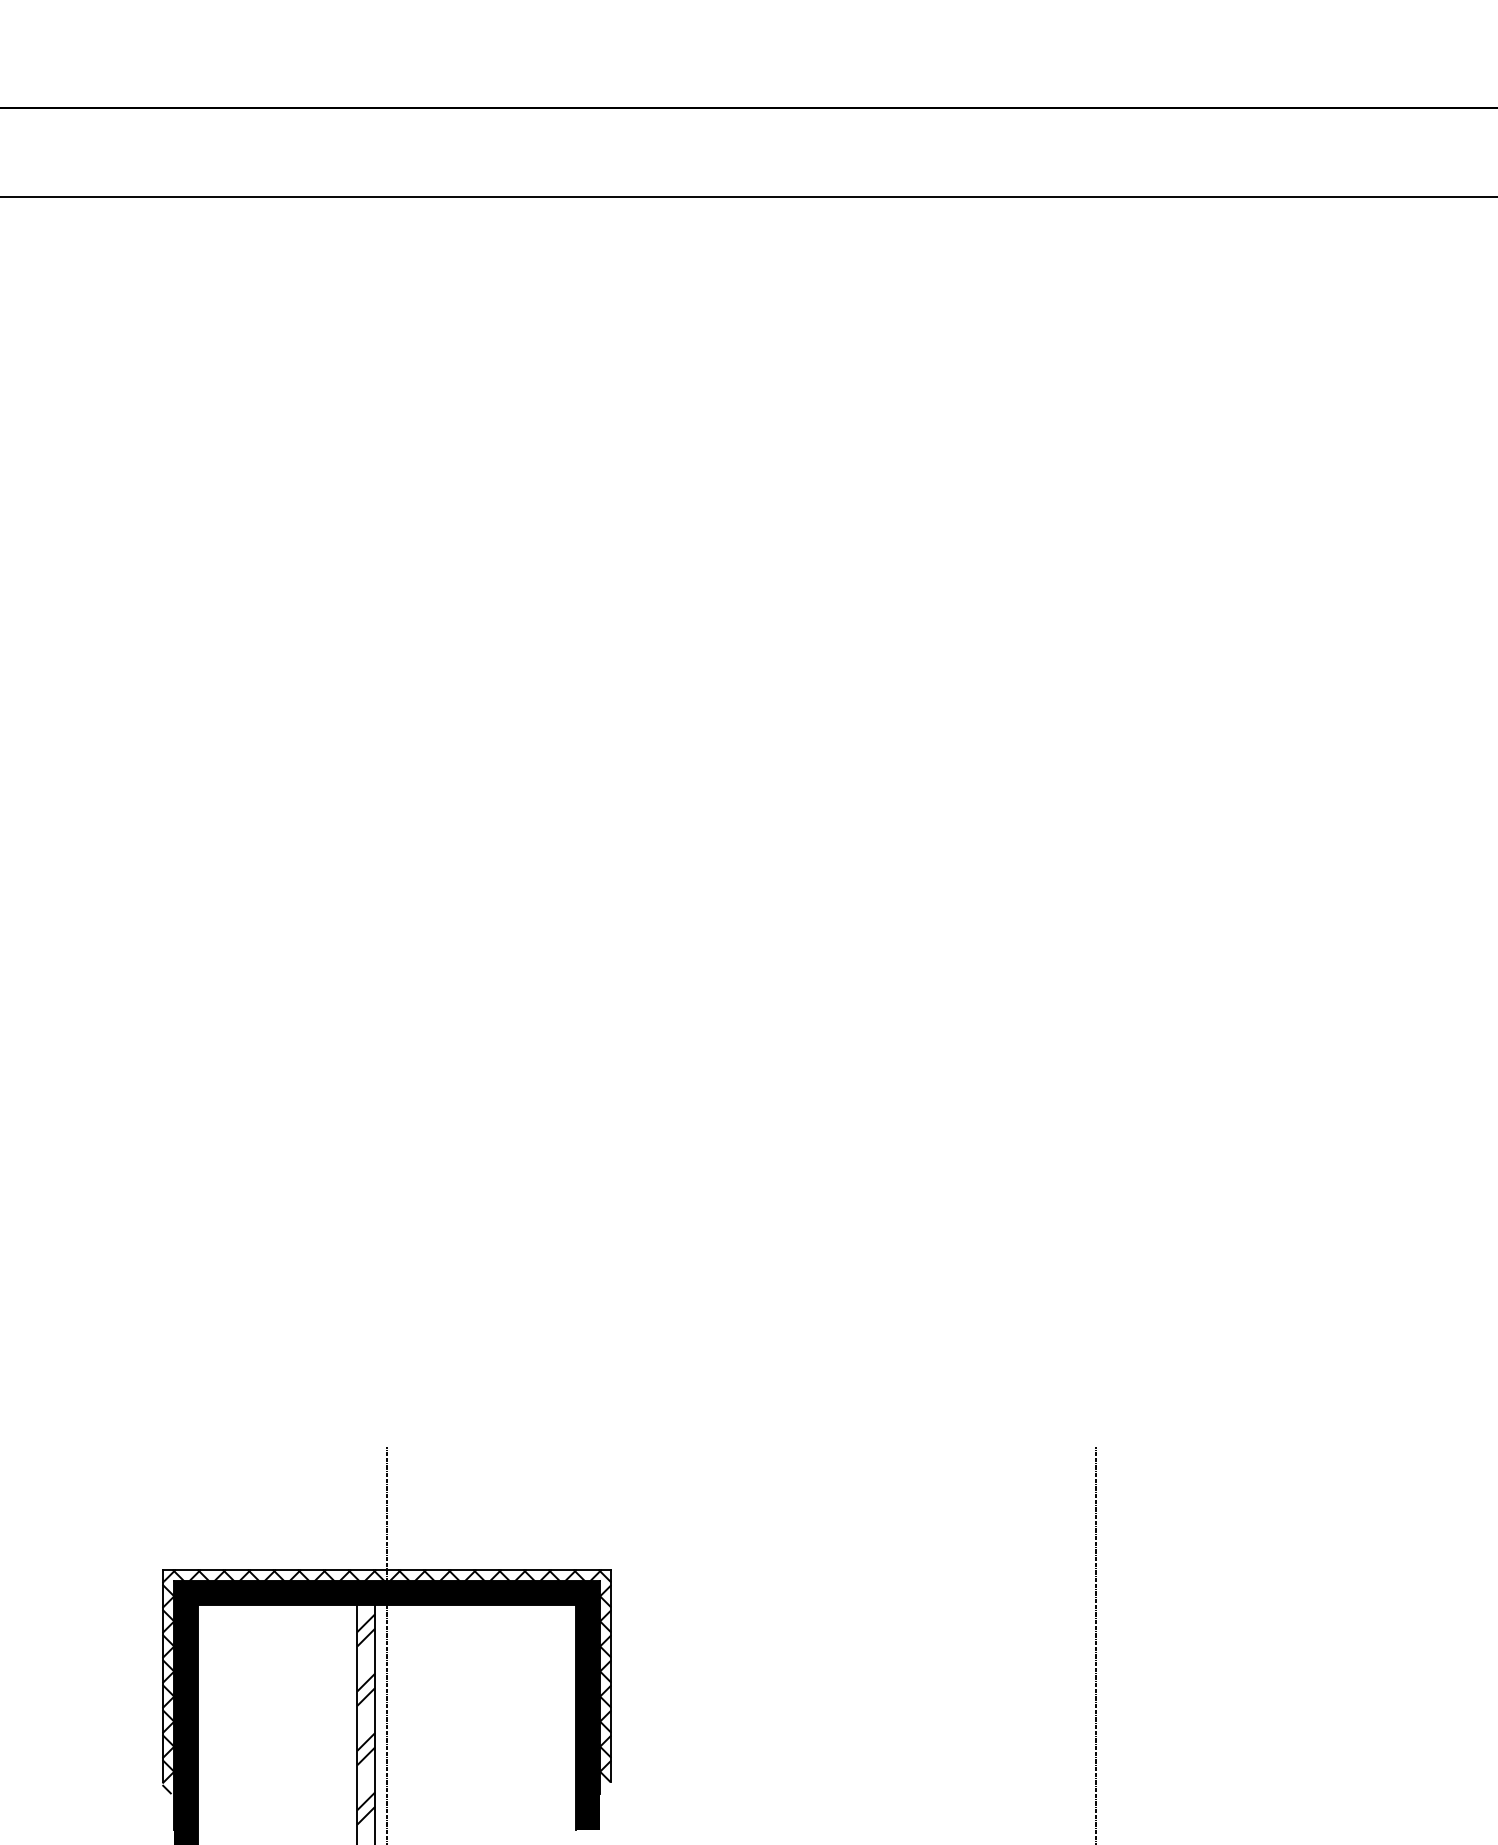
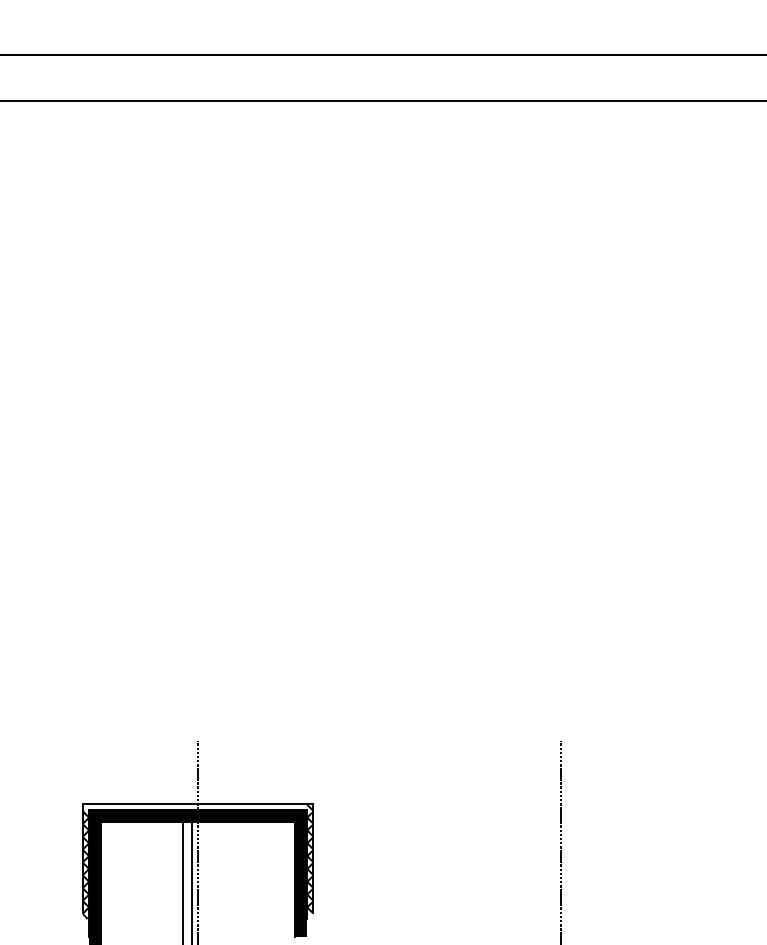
hatch: (379, 1574) -> (194, 806), removed
hatch: (366, 1719) -> (187, 880), removed

